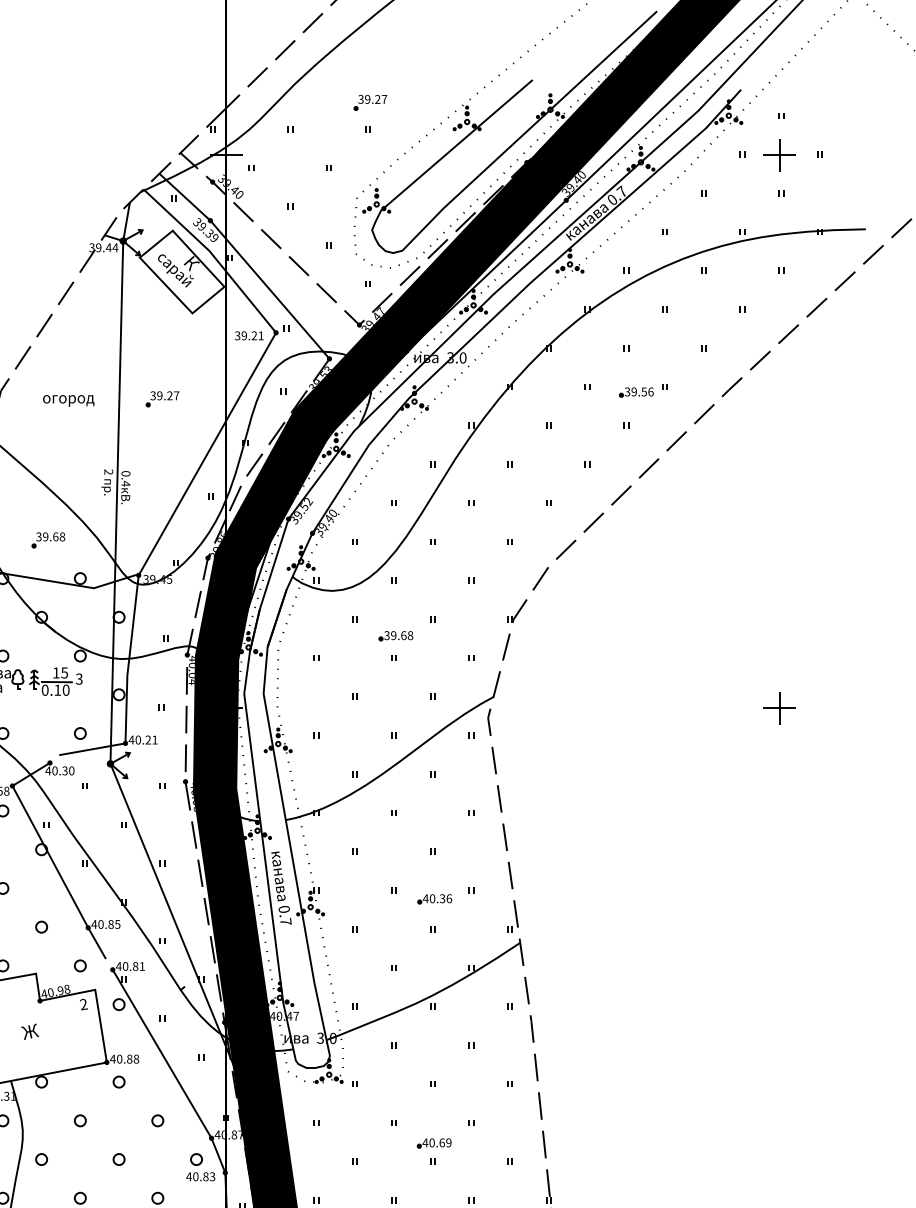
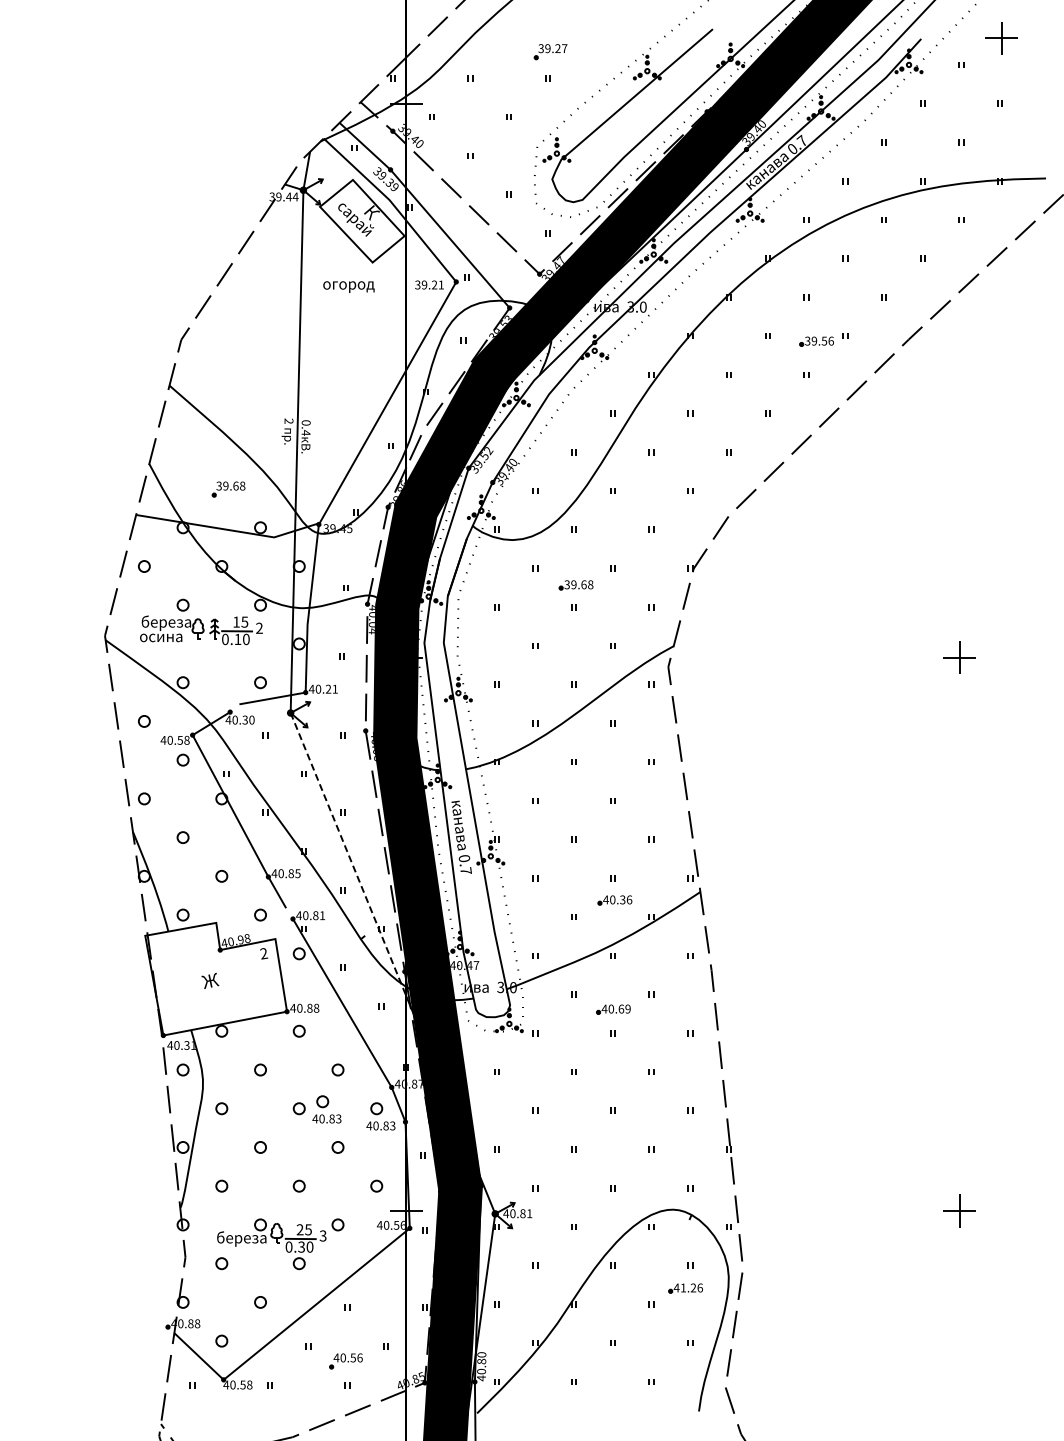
part: (779, 155) -> (1001, 38), moved
part: (162, 399) -> (342, 348), removed
text: (68, 400) -> (348, 286), moved
text: (79, 679) -> (259, 628), 3 -> 2
part: (434, 899) -> (614, 900), moved
line: (168, 906) -> (348, 855), solid -> dashed
part: (434, 1143) -> (613, 1009), moved
part: (146, 1160) -> (326, 1109), added

